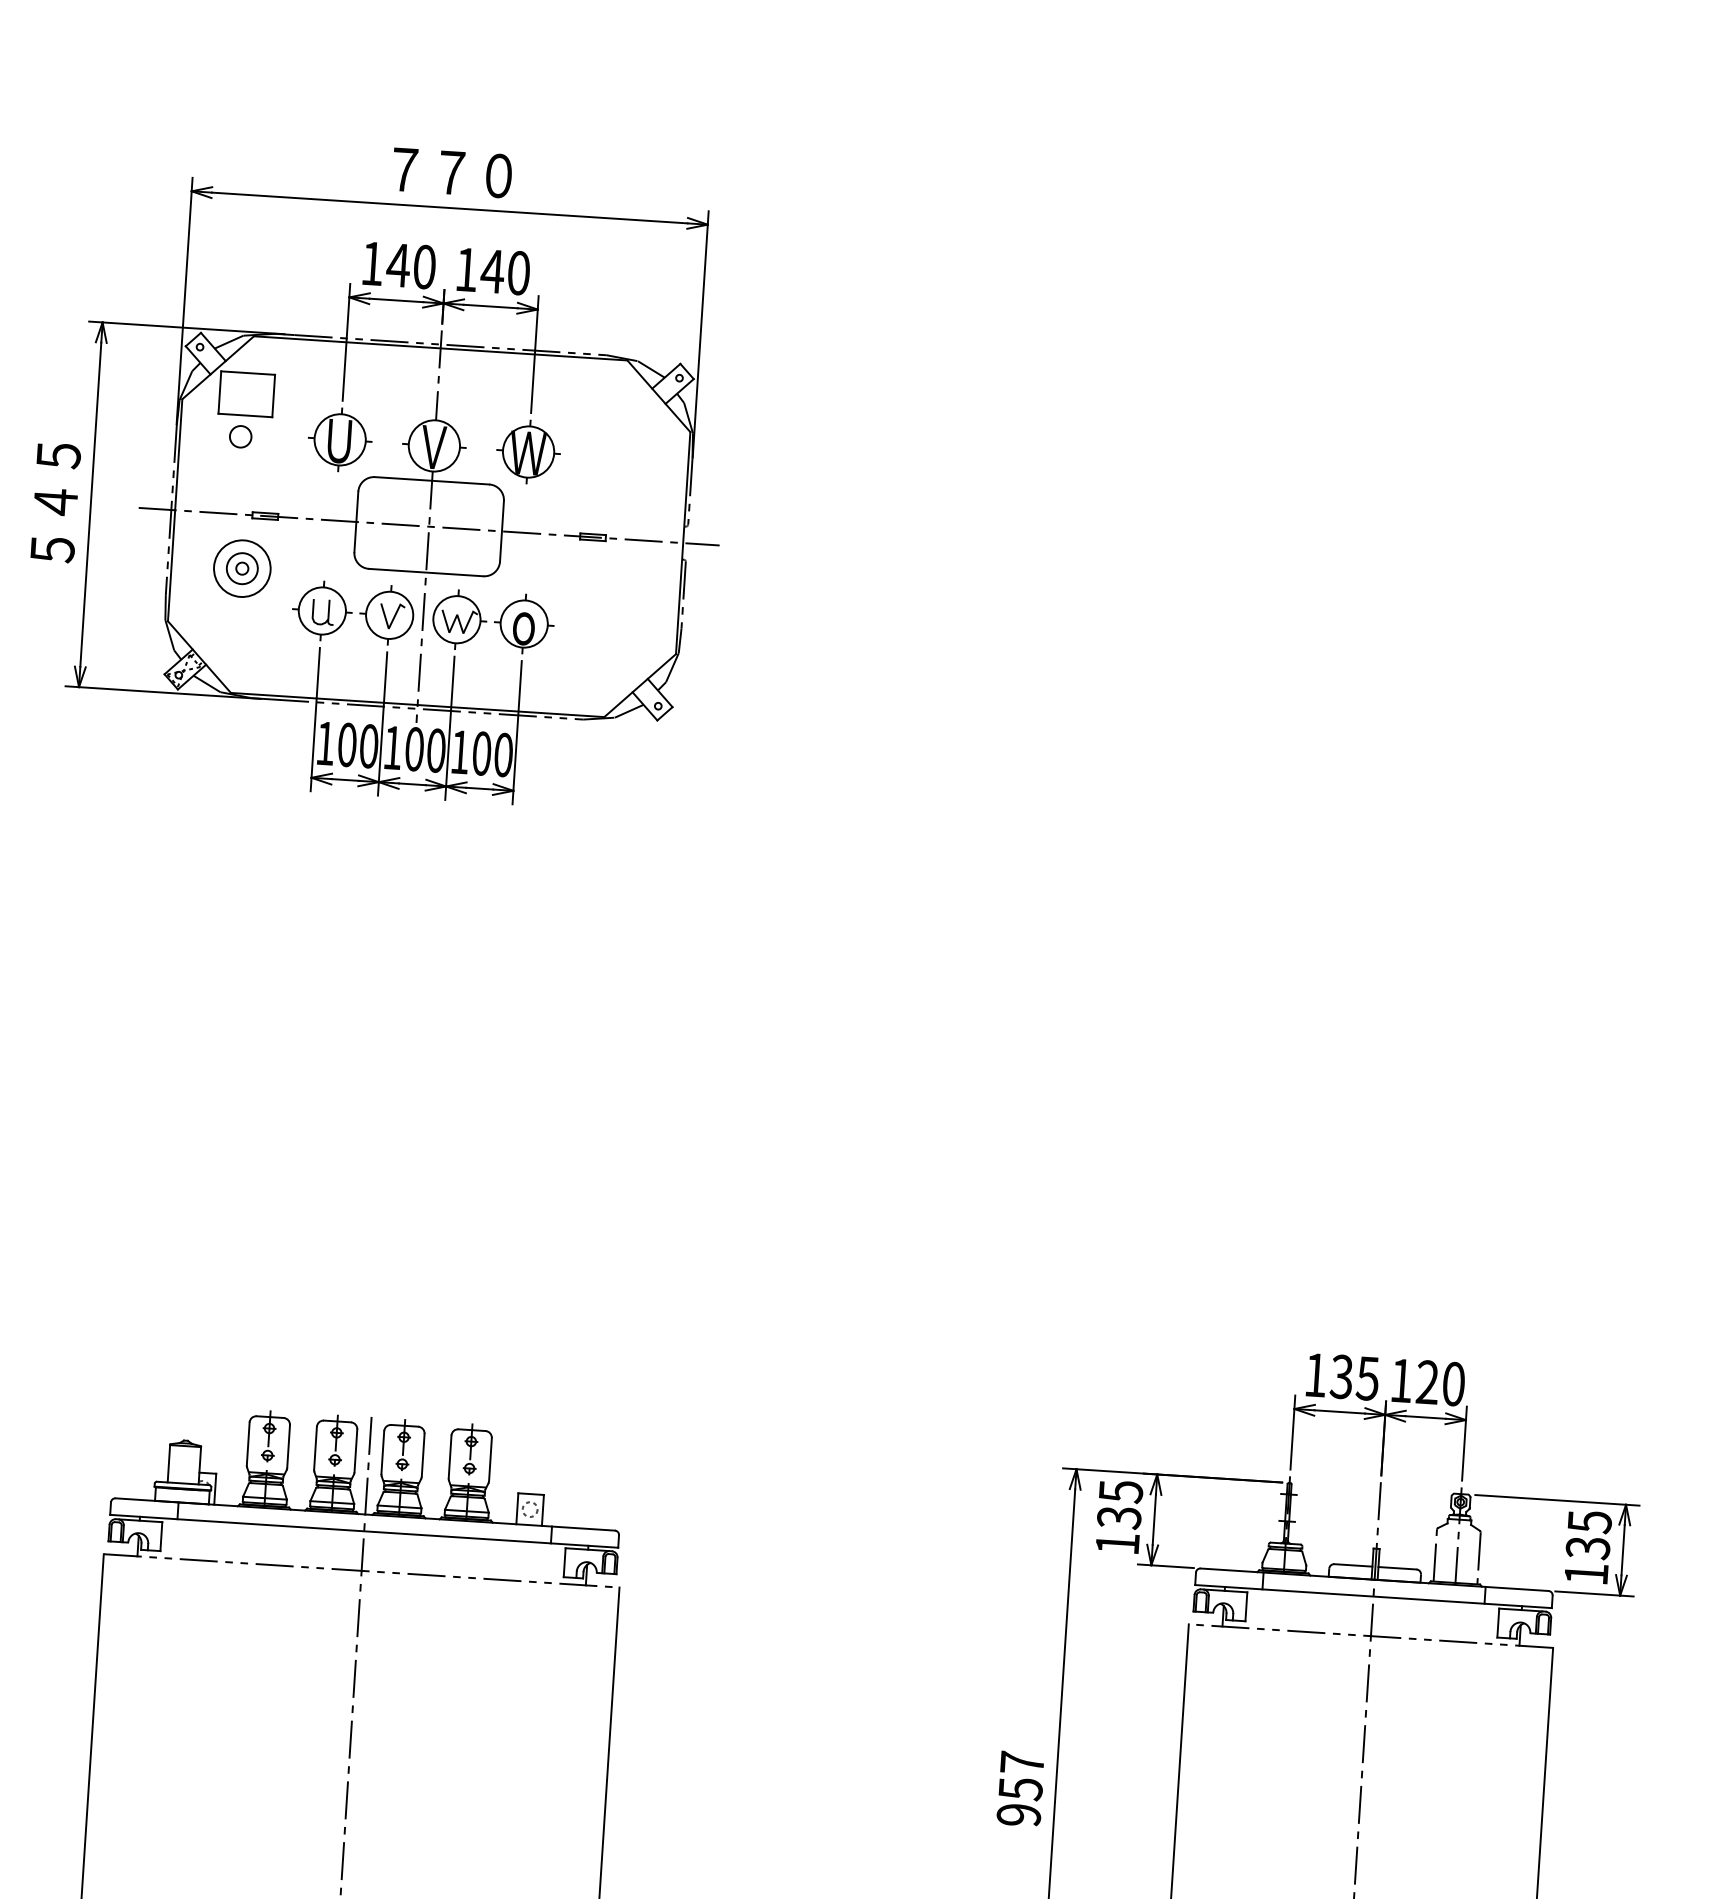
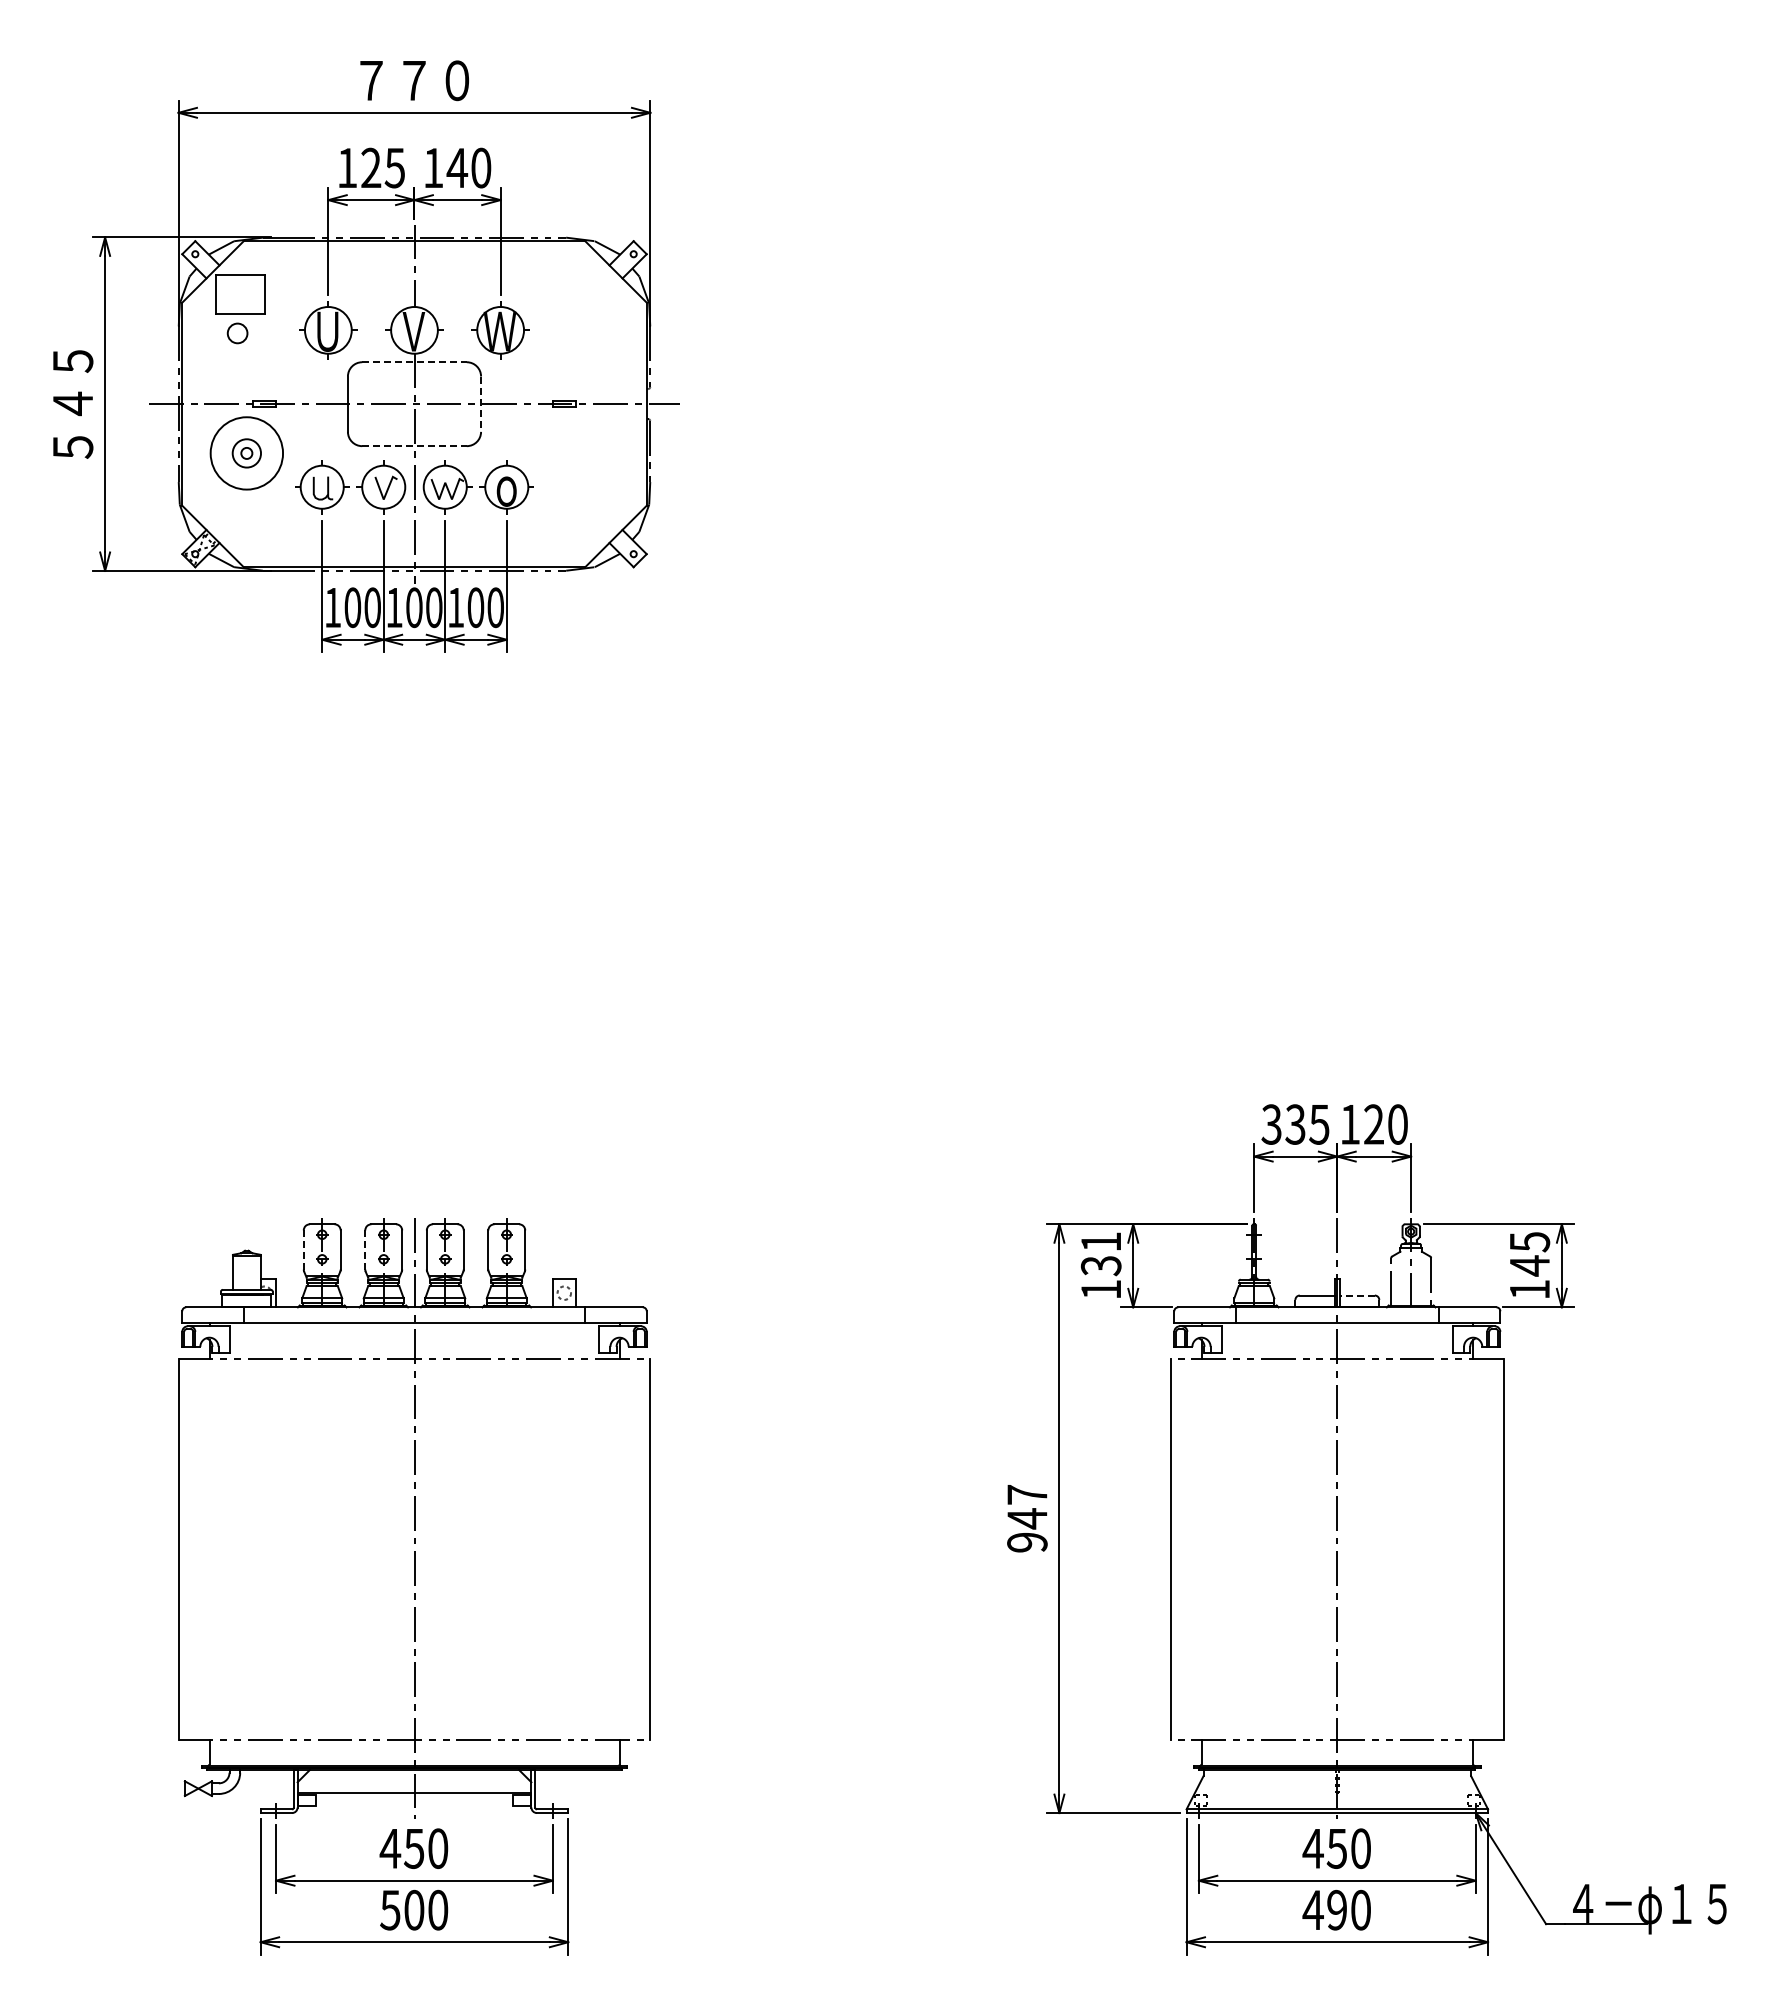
text: (410, 265) -> (382, 167), 140 -> 125
line: (433, 481) -> (415, 362), solid -> dashed
line: (502, 531) -> (481, 404), solid -> dashed
circle: (241, 568) -> (246, 453), size x1.4
line: (427, 573) -> (415, 446), solid -> dashed
text: (1315, 1375) -> (1271, 1124), 135 -> 335
line: (247, 1443) -> (303, 1249), solid -> dashed
line: (315, 1447) -> (365, 1249), solid -> dashed
text: (1121, 1492) -> (1101, 1242), 135 -> 131
text: (1587, 1547) -> (1529, 1265), 135 -> 145
line: (1396, 1568) -> (1356, 1295), solid -> dashed
text: (1020, 1788) -> (1027, 1518), 957 -> 947

